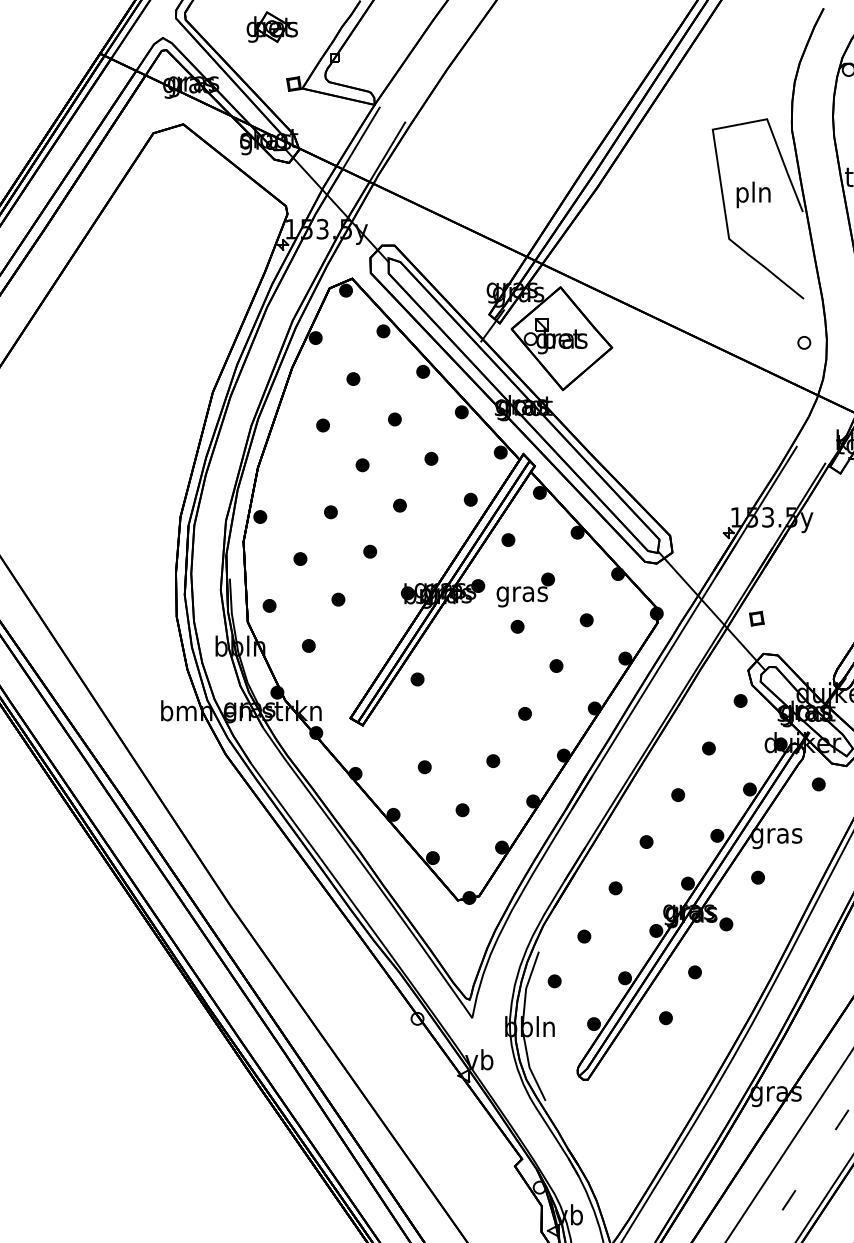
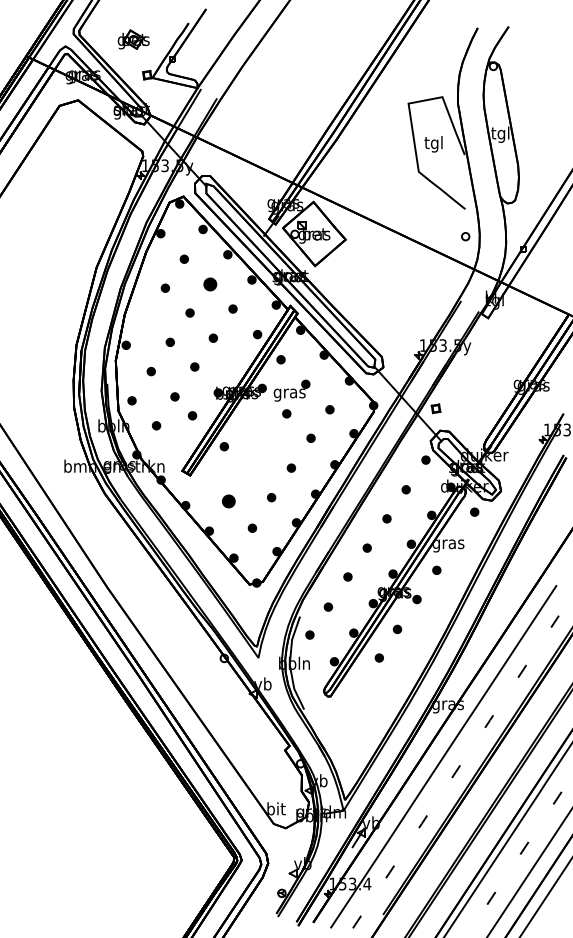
text: (752, 195) -> (433, 144), pln -> tgl
part: (393, 419) -> (209, 284), size x1.6
part: (366, 629) -> (192, 415), added
part: (424, 767) -> (228, 501), size x1.6

